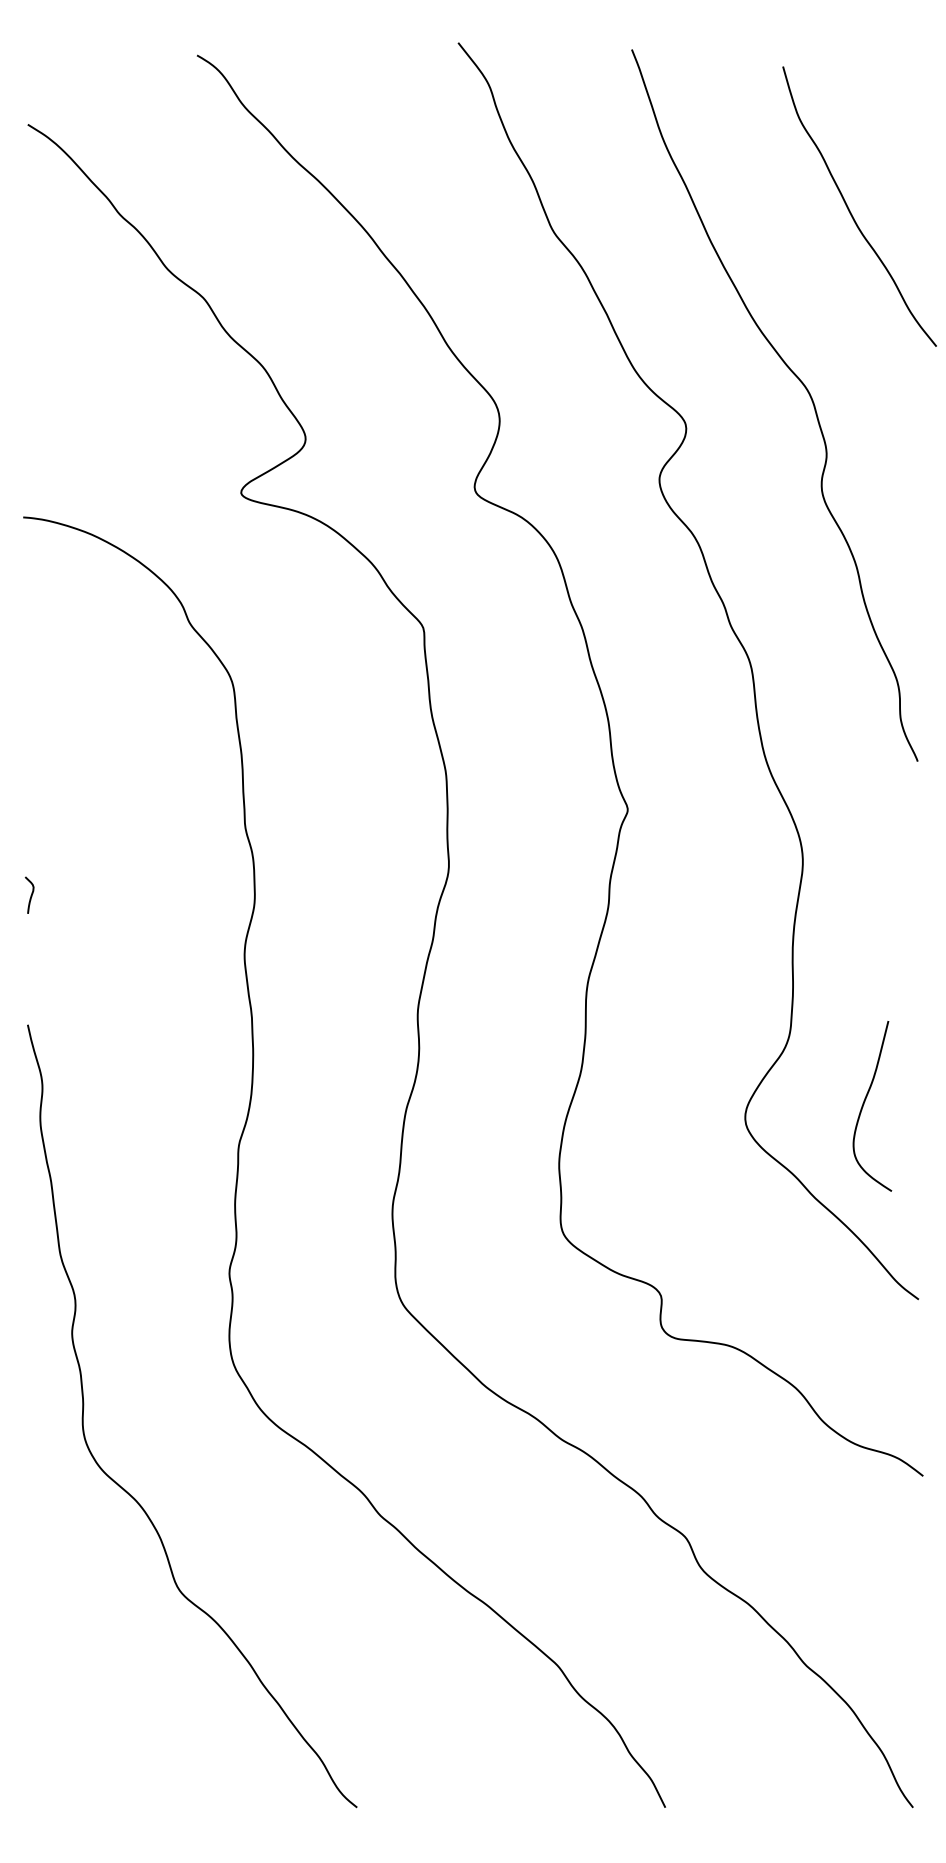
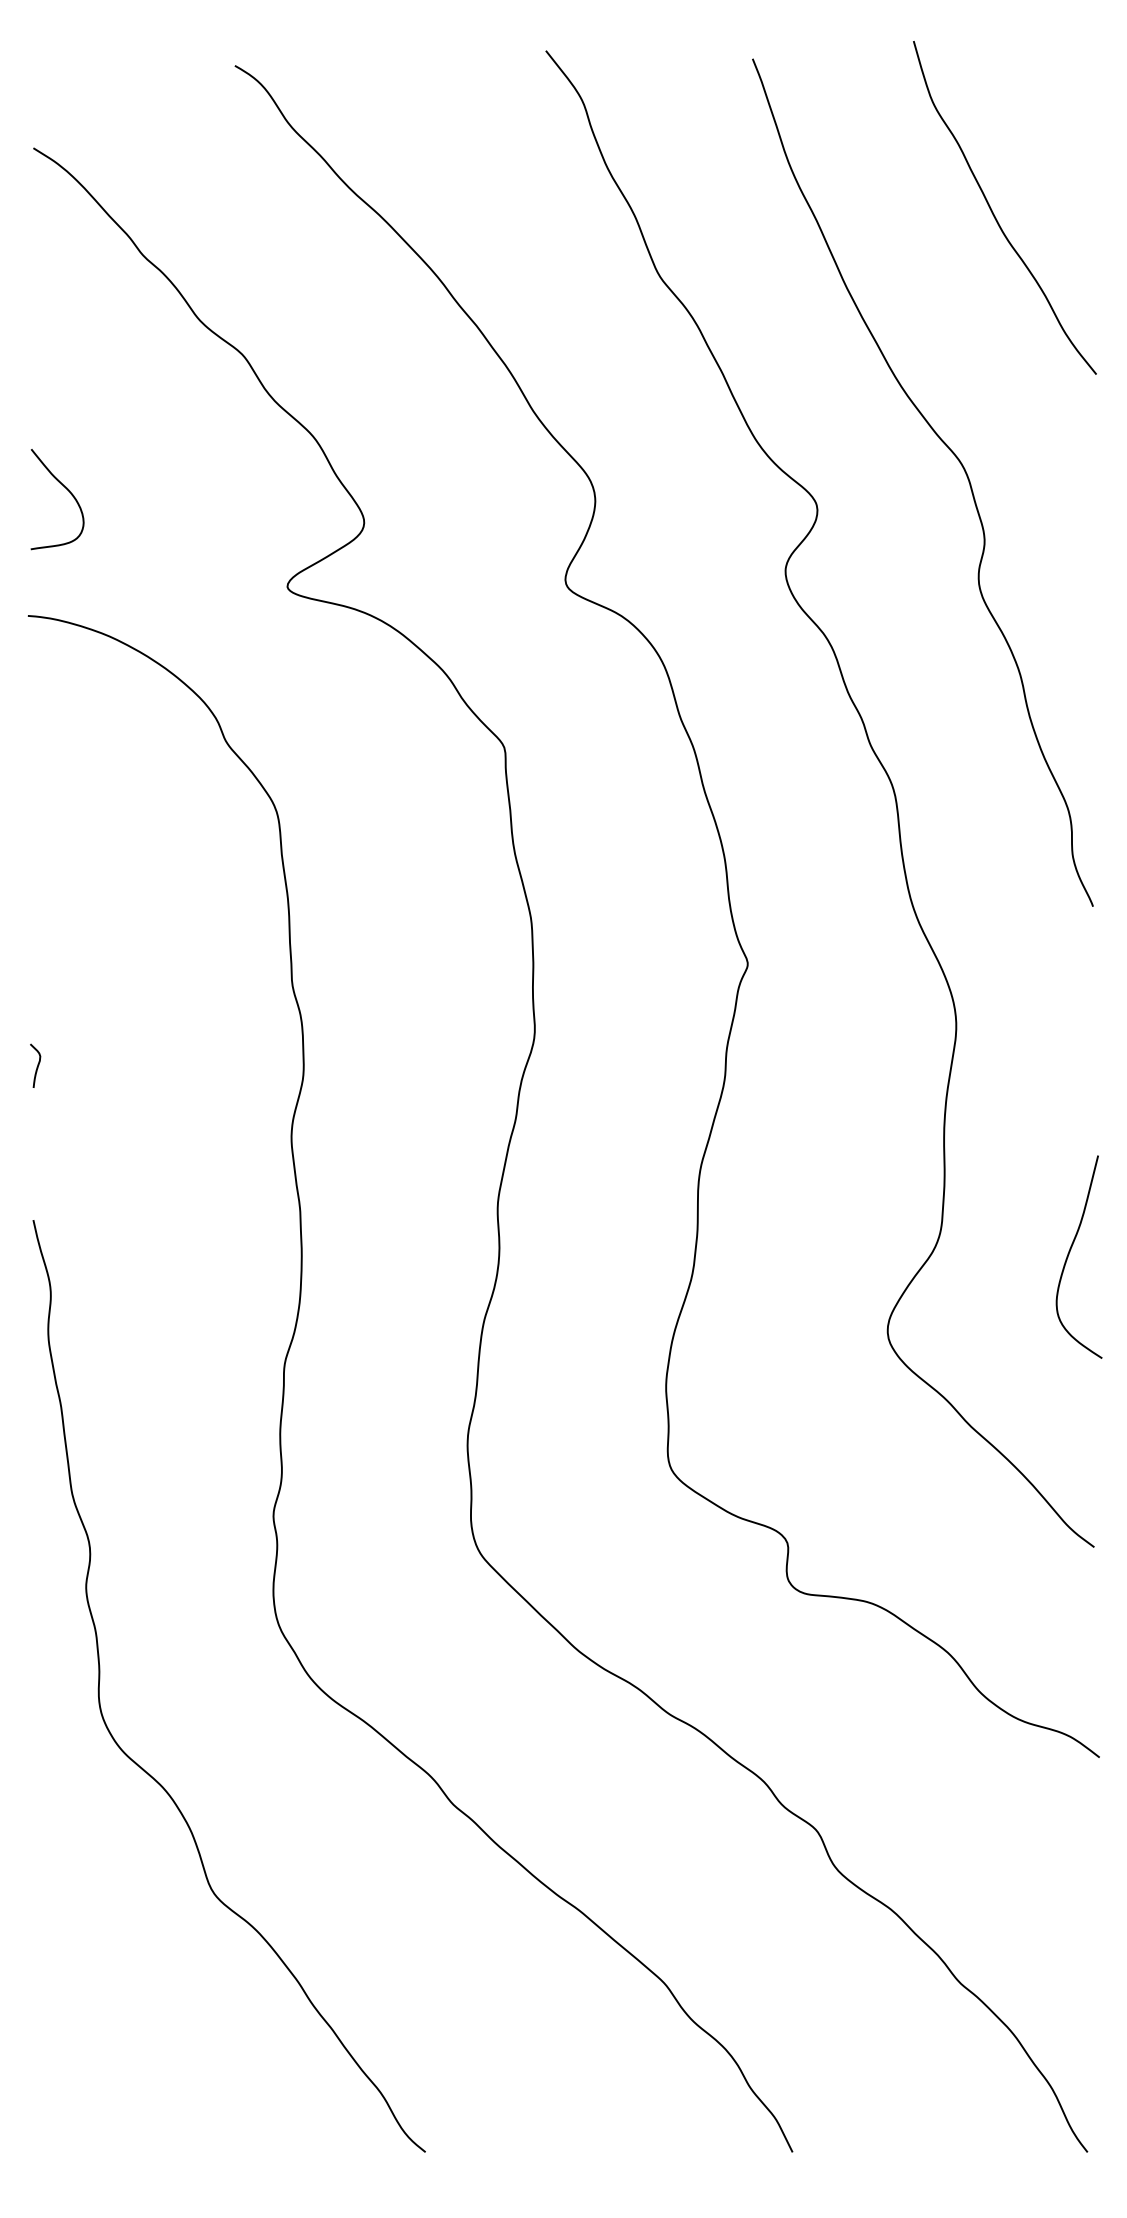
curve: (850, 210) -> (993, 212), moved
curve: (55, 411) -> (66, 489), added
curve: (865, 1102) -> (1070, 1252), moved

